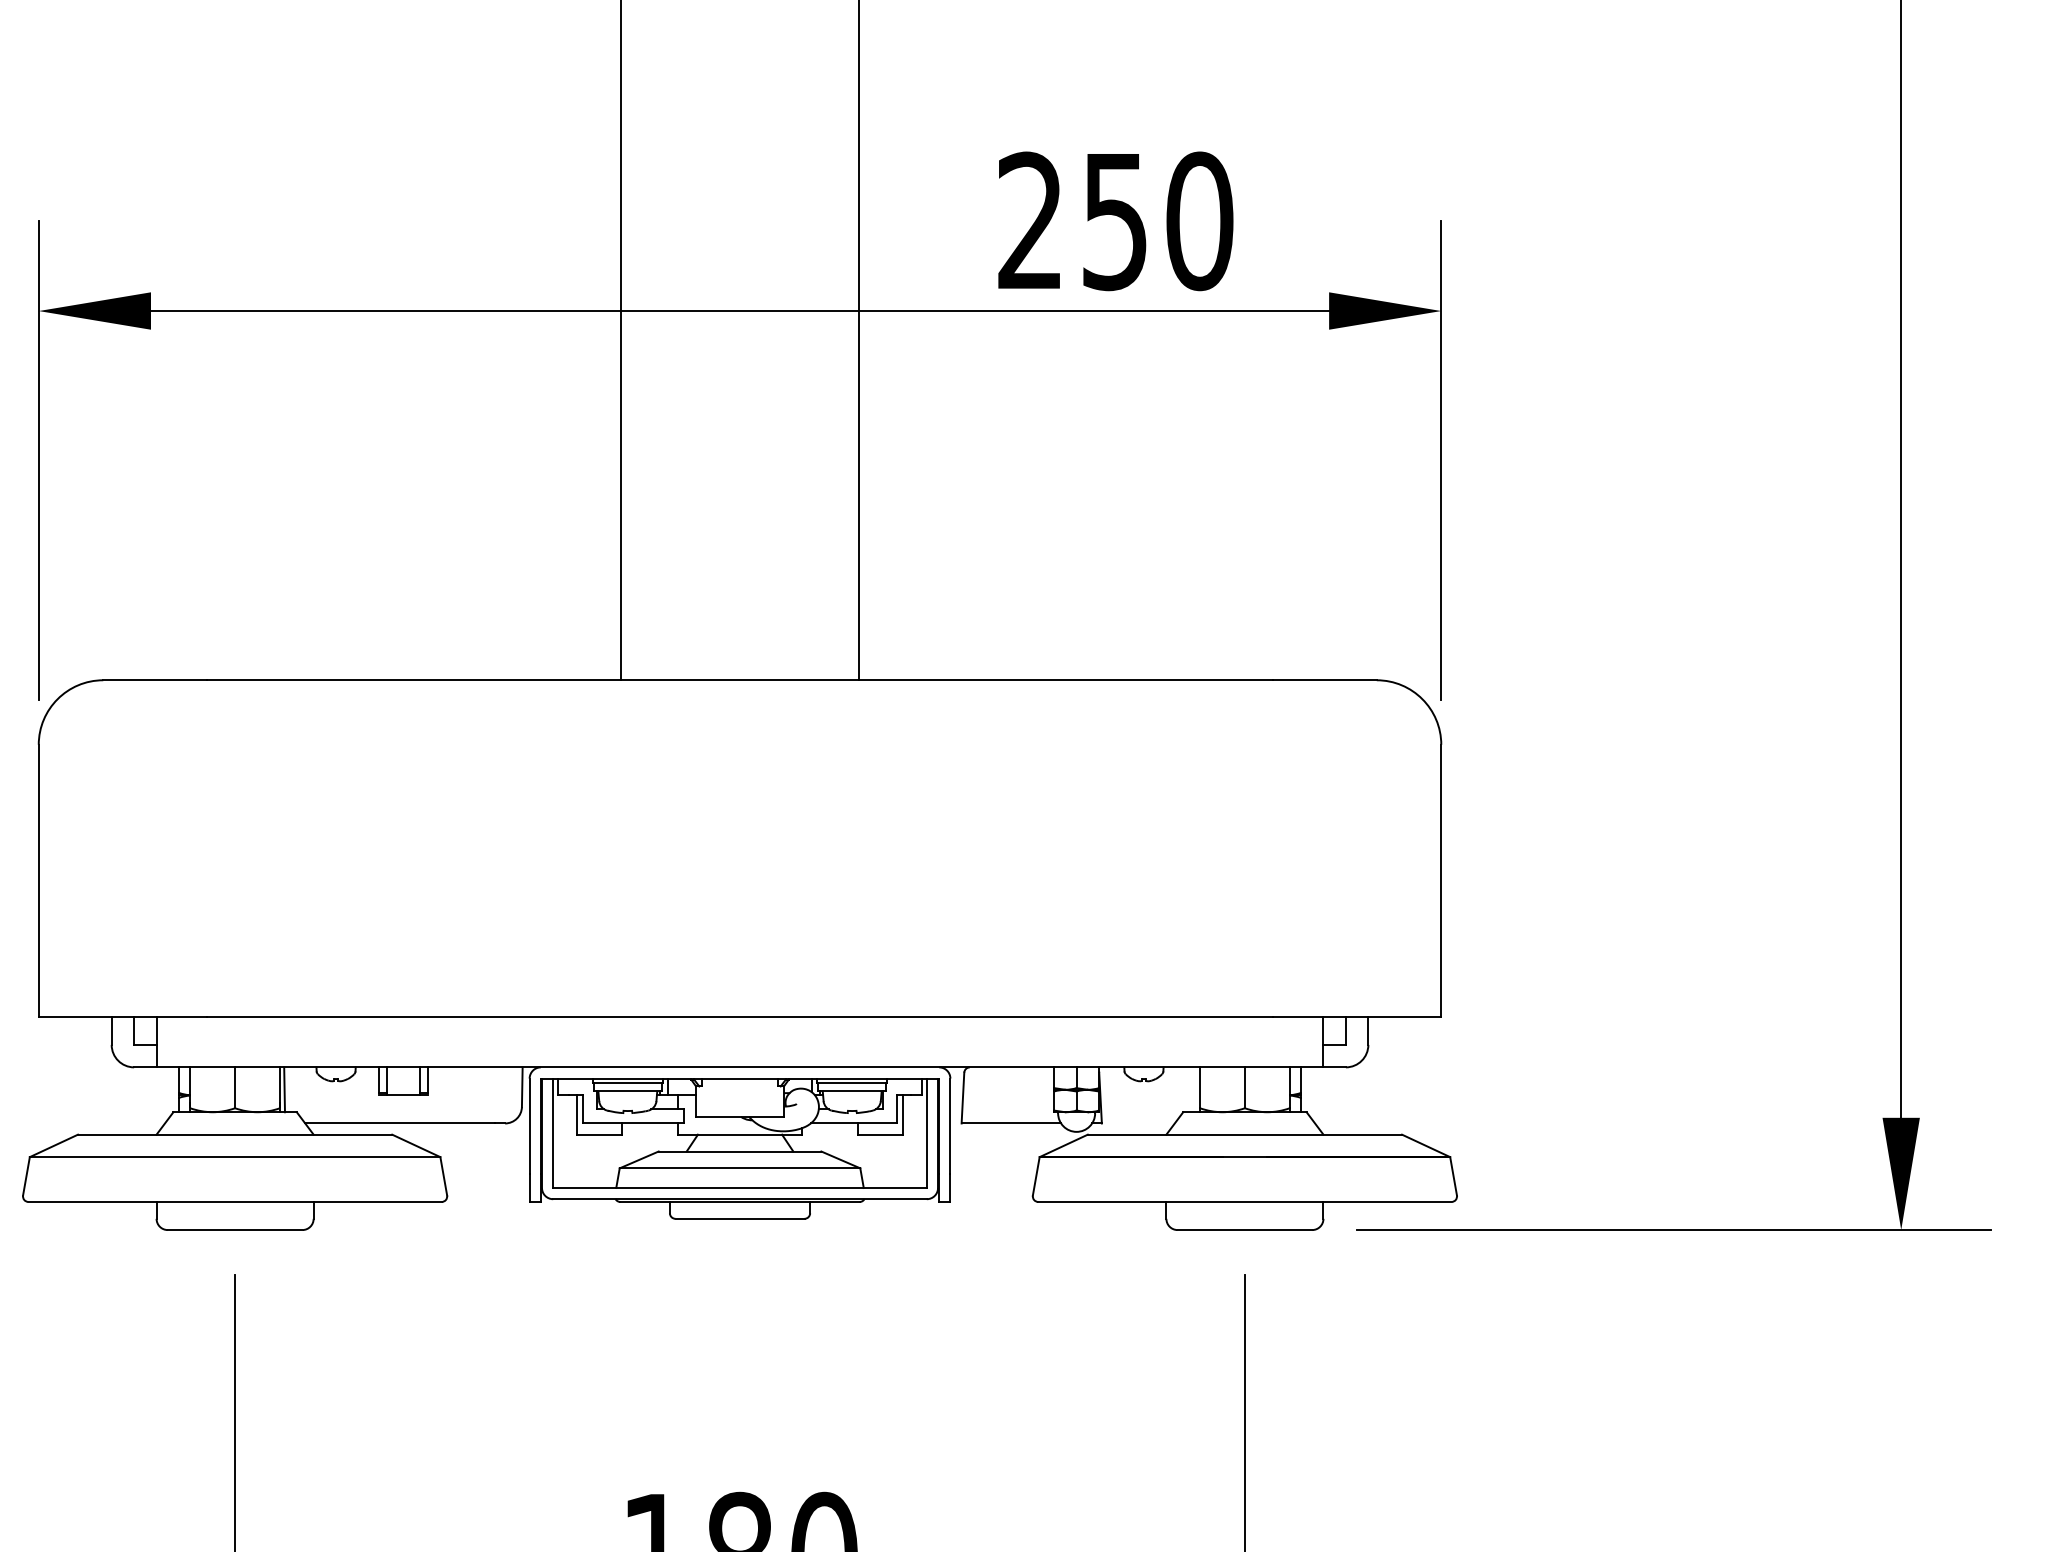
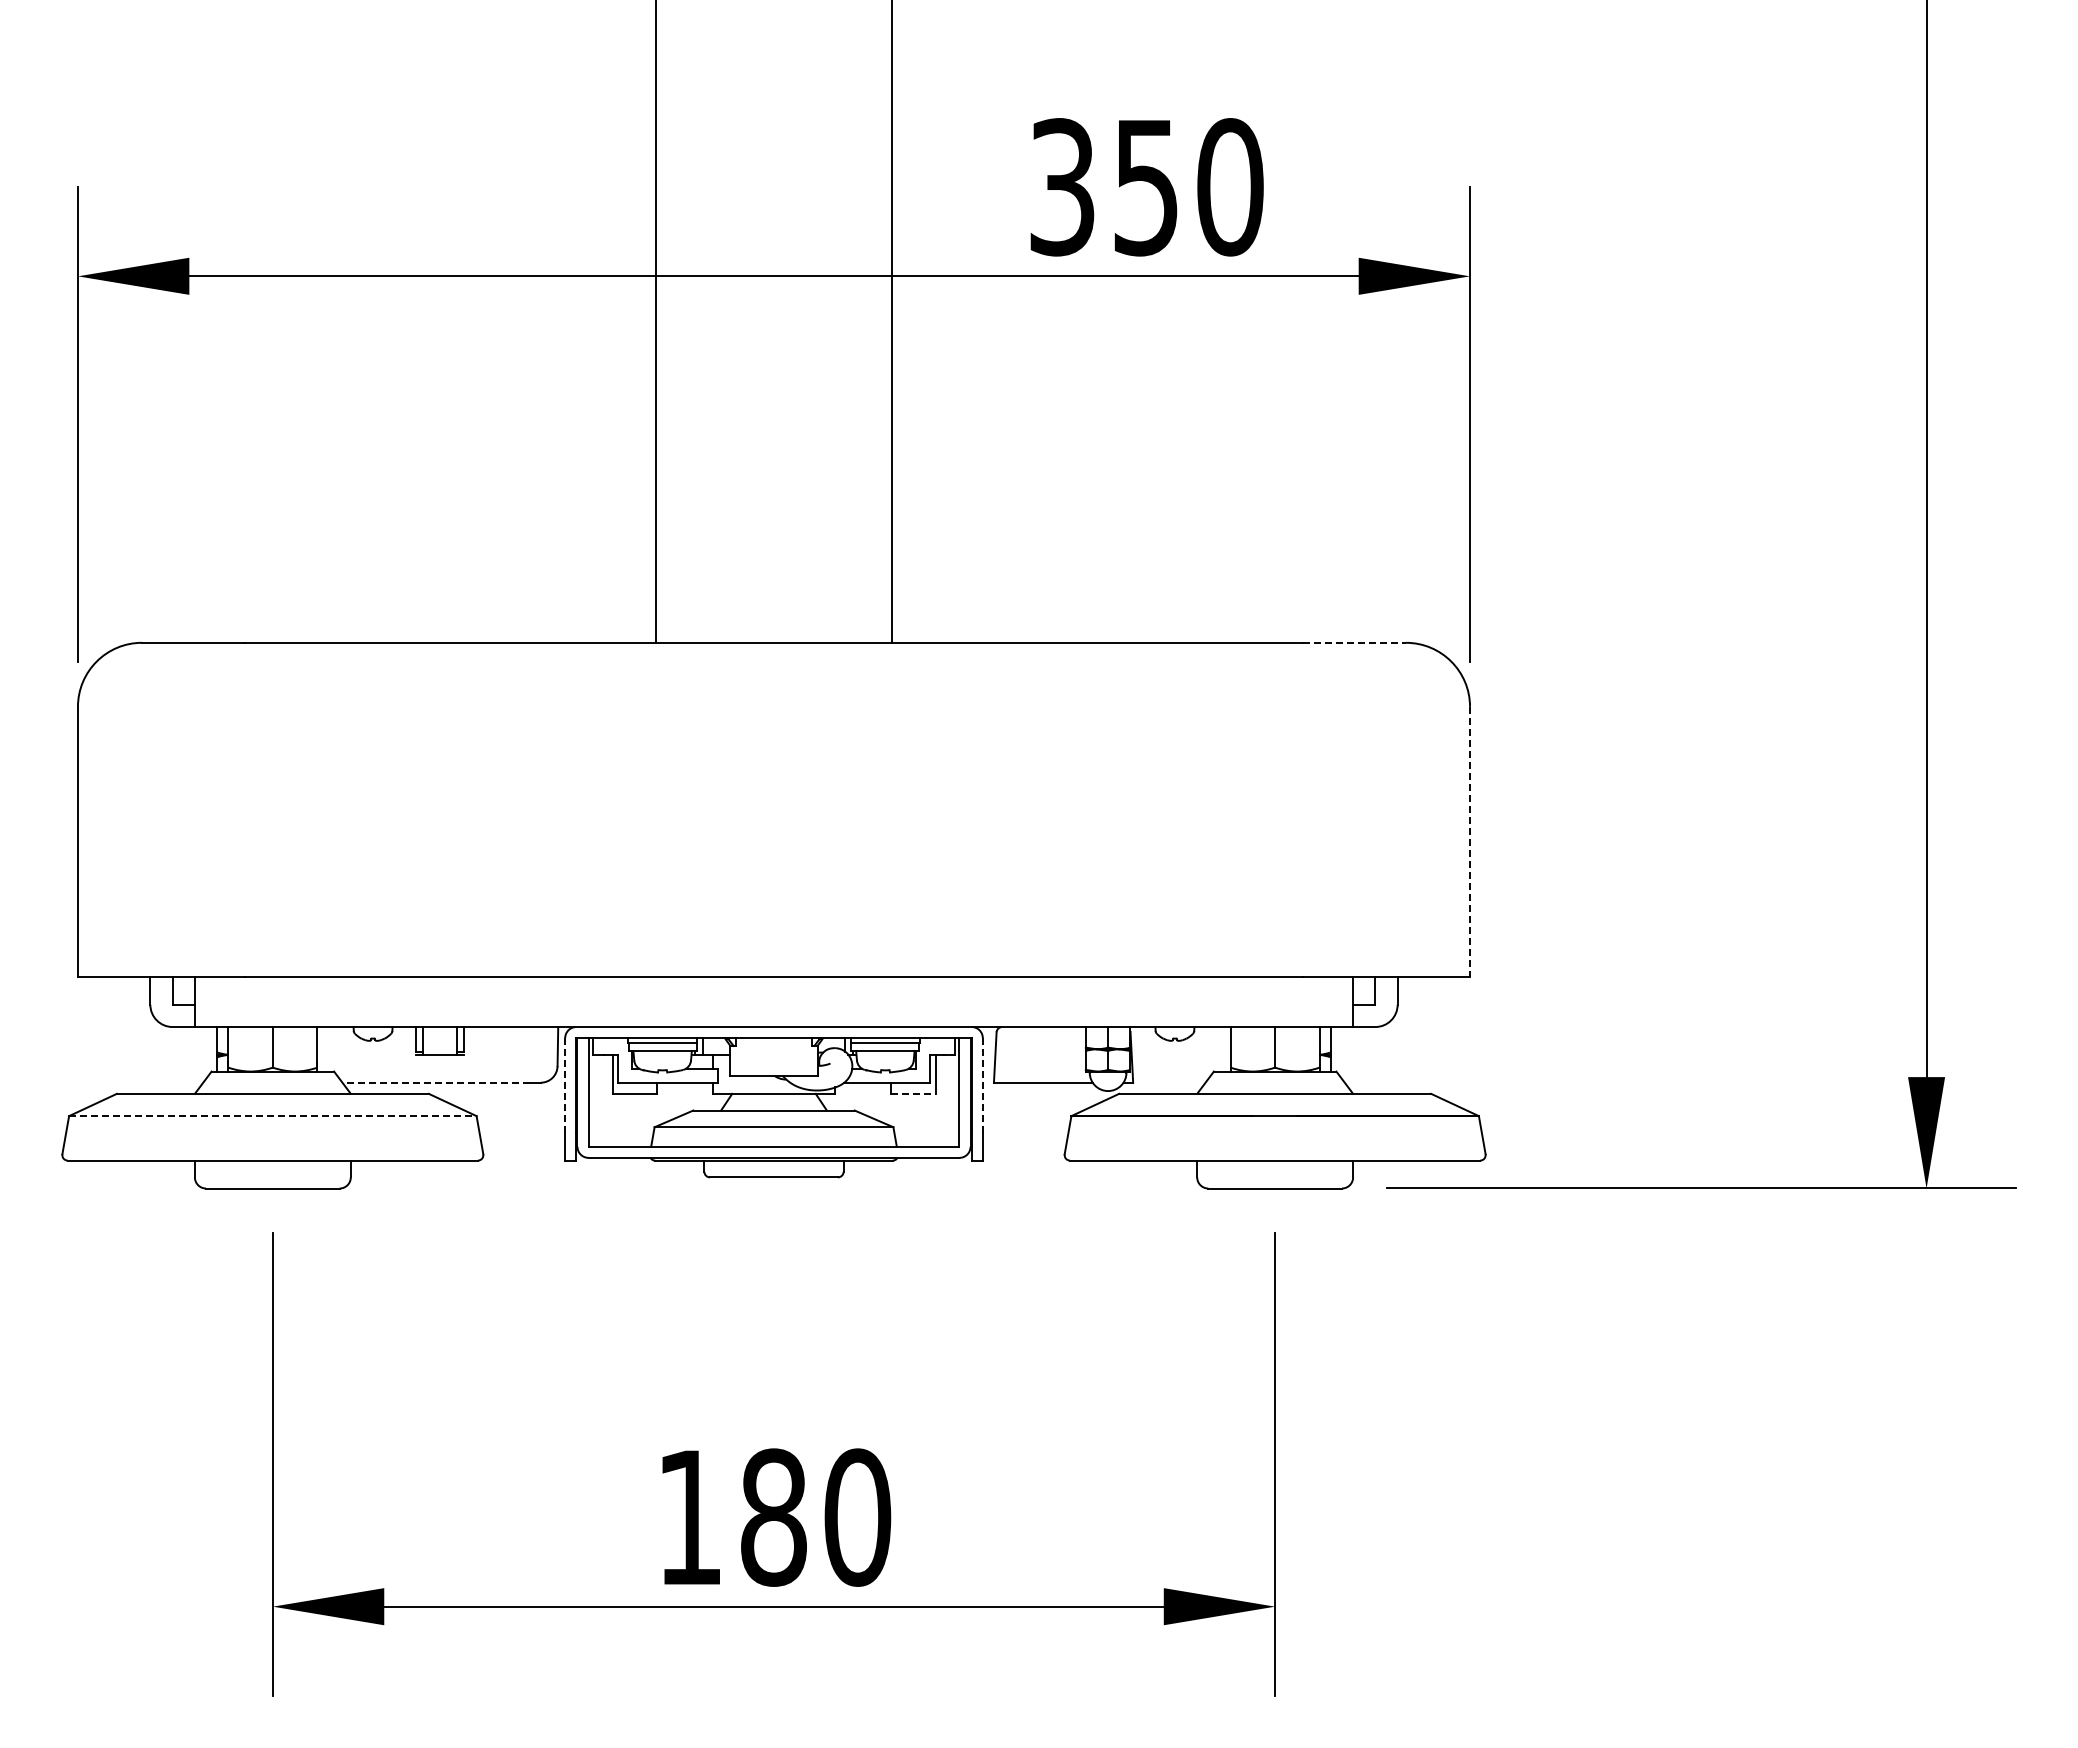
text: (1030, 221) -> (1062, 187), 250 -> 350
line: (1324, 679) -> (1354, 642), solid -> dashed
line: (1441, 881) -> (1470, 842), solid -> dashed
line: (284, 1090) -> (321, 1049), removed
line: (399, 1123) -> (436, 1082), solid -> dashed
line: (529, 1126) -> (565, 1085), solid -> dashed
line: (950, 1126) -> (982, 1085), solid -> dashed
line: (880, 1134) -> (913, 1093), solid -> dashed
line: (234, 1157) -> (272, 1116), solid -> dashed

